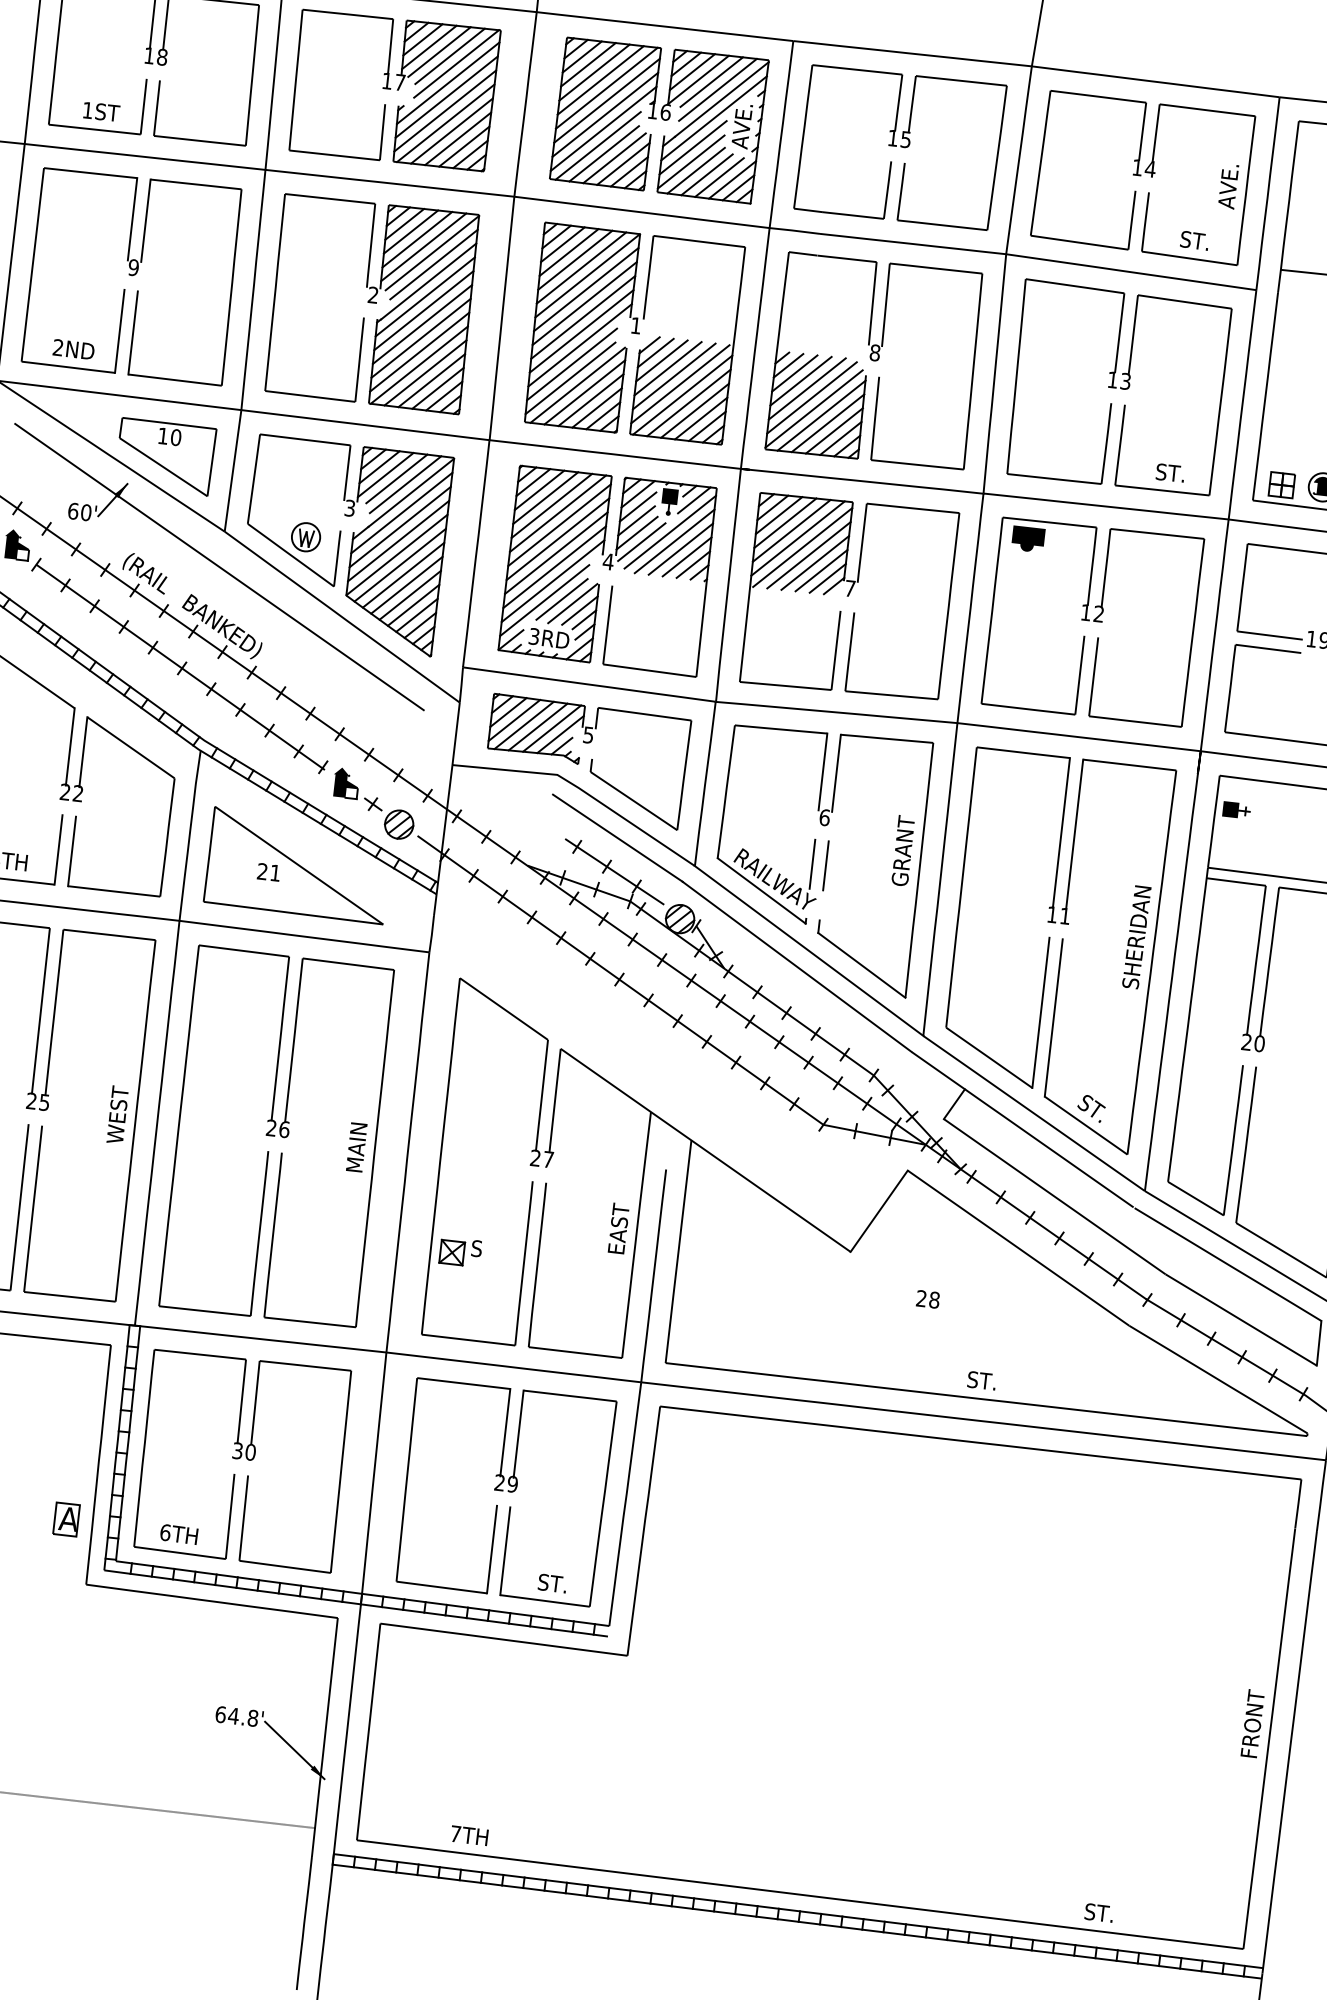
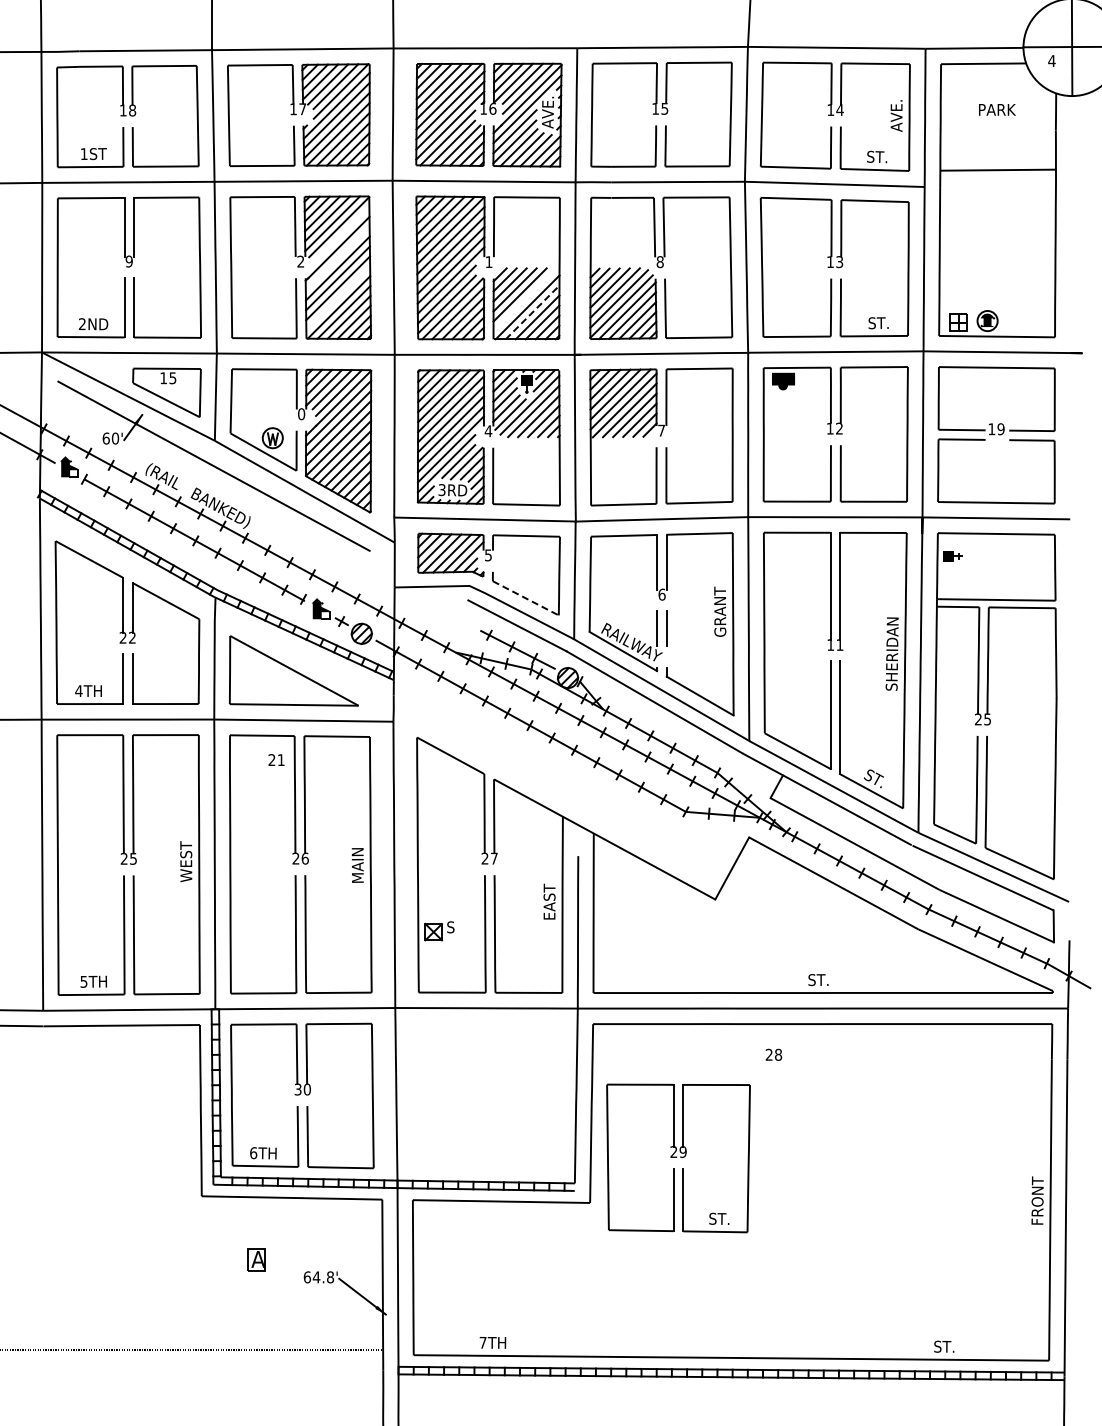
line: (434, 265) -> (341, 235), removed
line: (424, 296) -> (337, 258), removed
line: (420, 352) -> (338, 298), removed
line: (679, 383) -> (524, 299), removed
line: (688, 403) -> (532, 312), solid -> dashed
text: (175, 437) -> (172, 378), 10 -> 15
text: (349, 508) -> (301, 414), 3 -> 0
line: (634, 801) -> (526, 598), solid -> dashed
text: (268, 871) -> (276, 759), moved
text: (1259, 1043) -> (987, 719), 20 -> 25
text: (927, 1298) -> (773, 1054), moved
part: (505, 1492) -> (678, 1158), moved
part: (66, 1519) -> (256, 1259), moved

